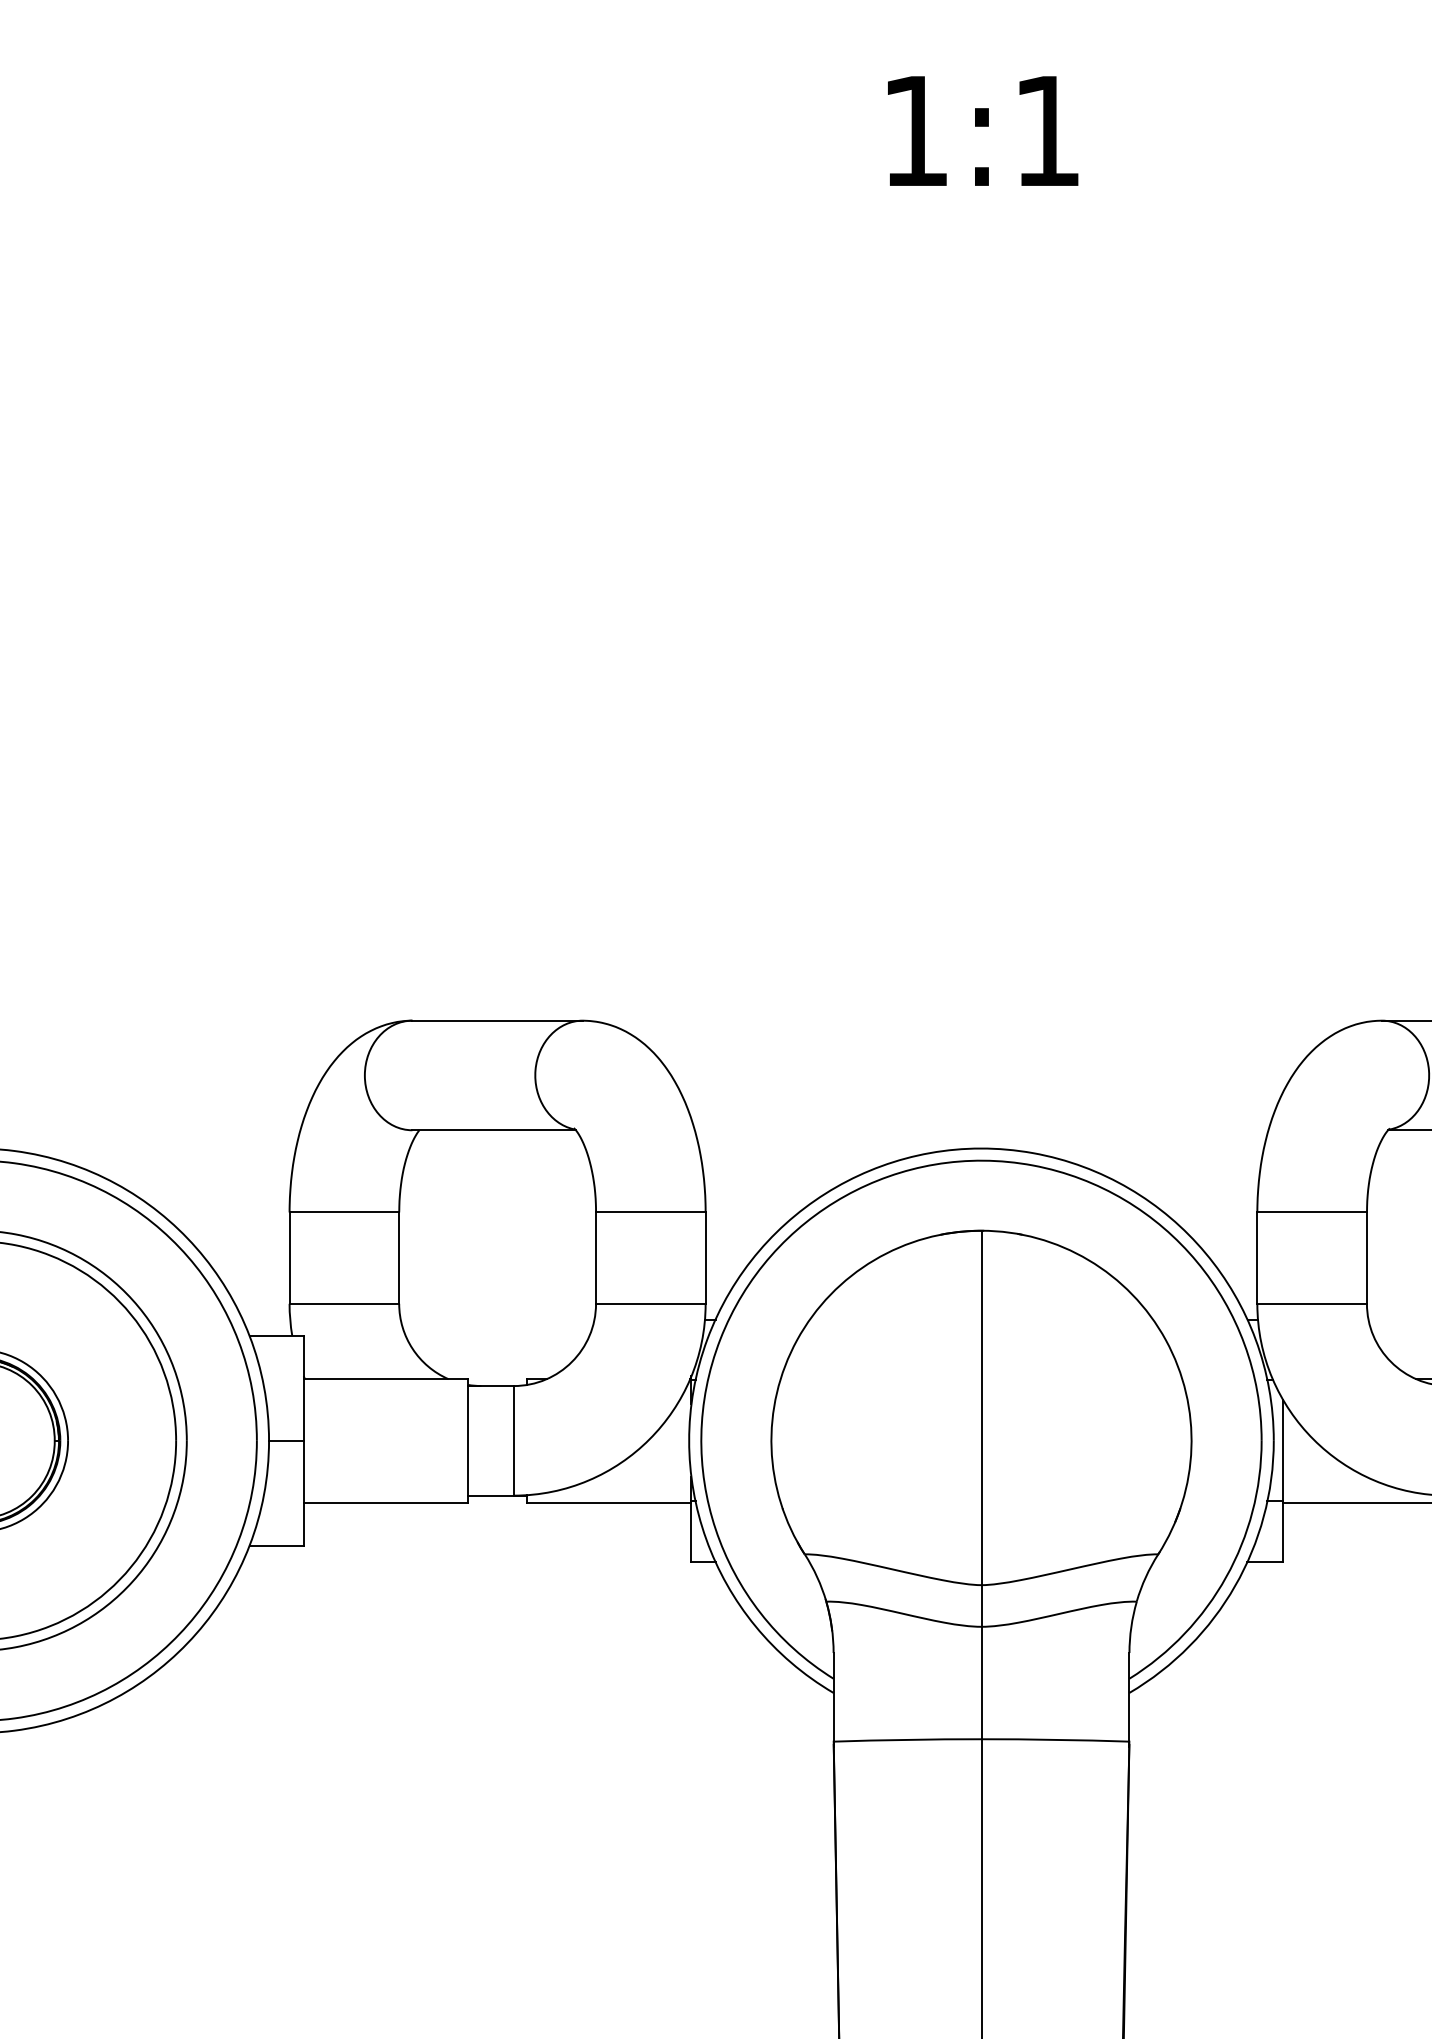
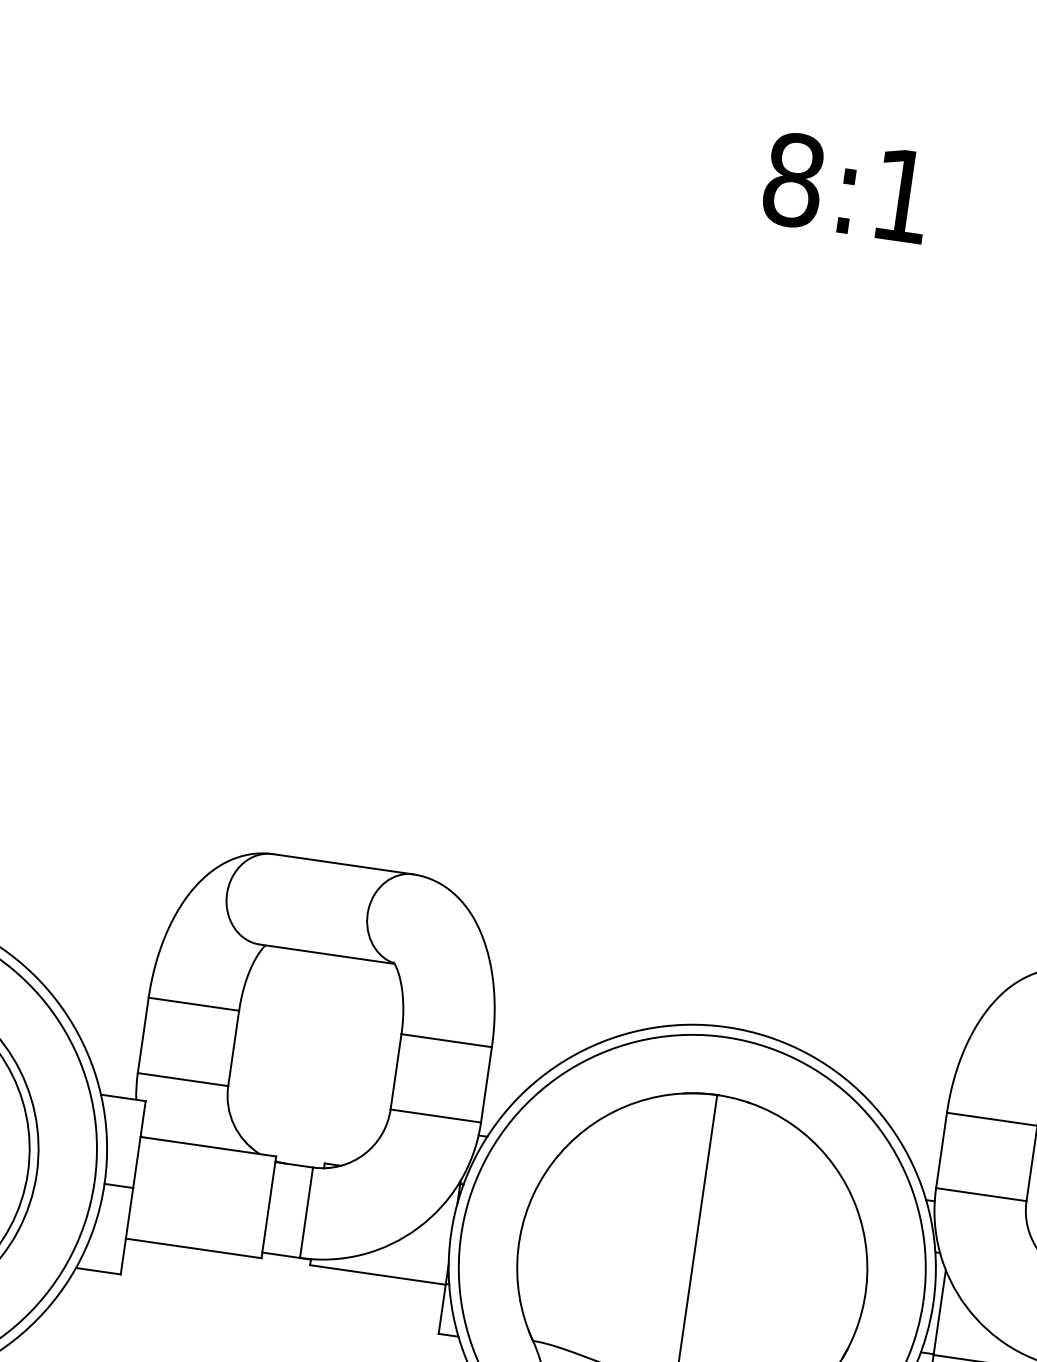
text: (915, 130) -> (793, 179), 1:1 -> 8:1

